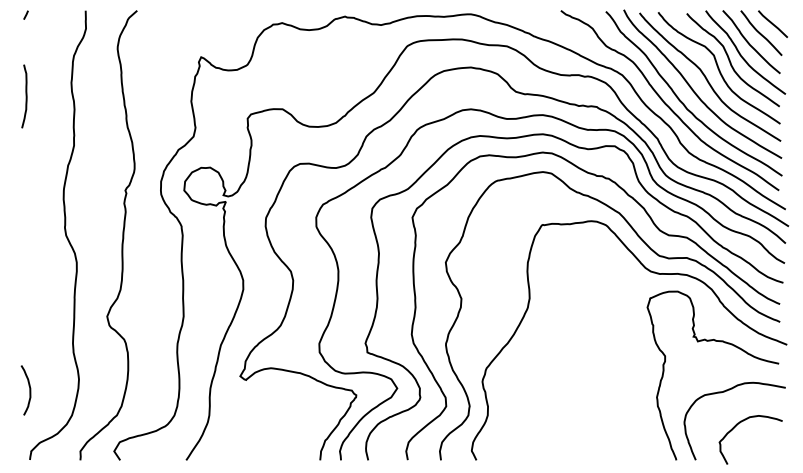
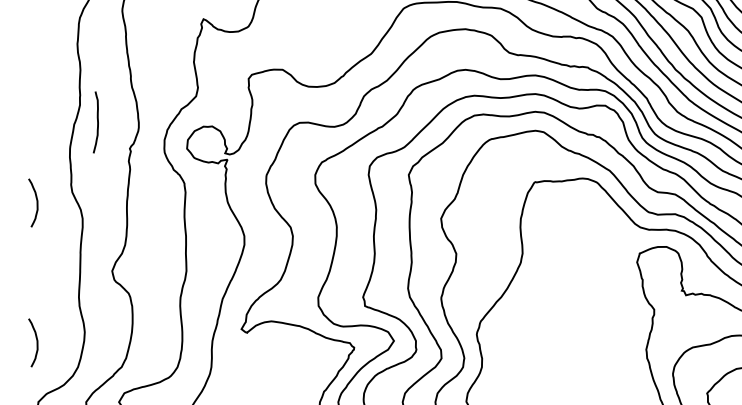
curve: (25, 96) -> (96, 122), moved
curve: (29, 246) -> (36, 203), added

